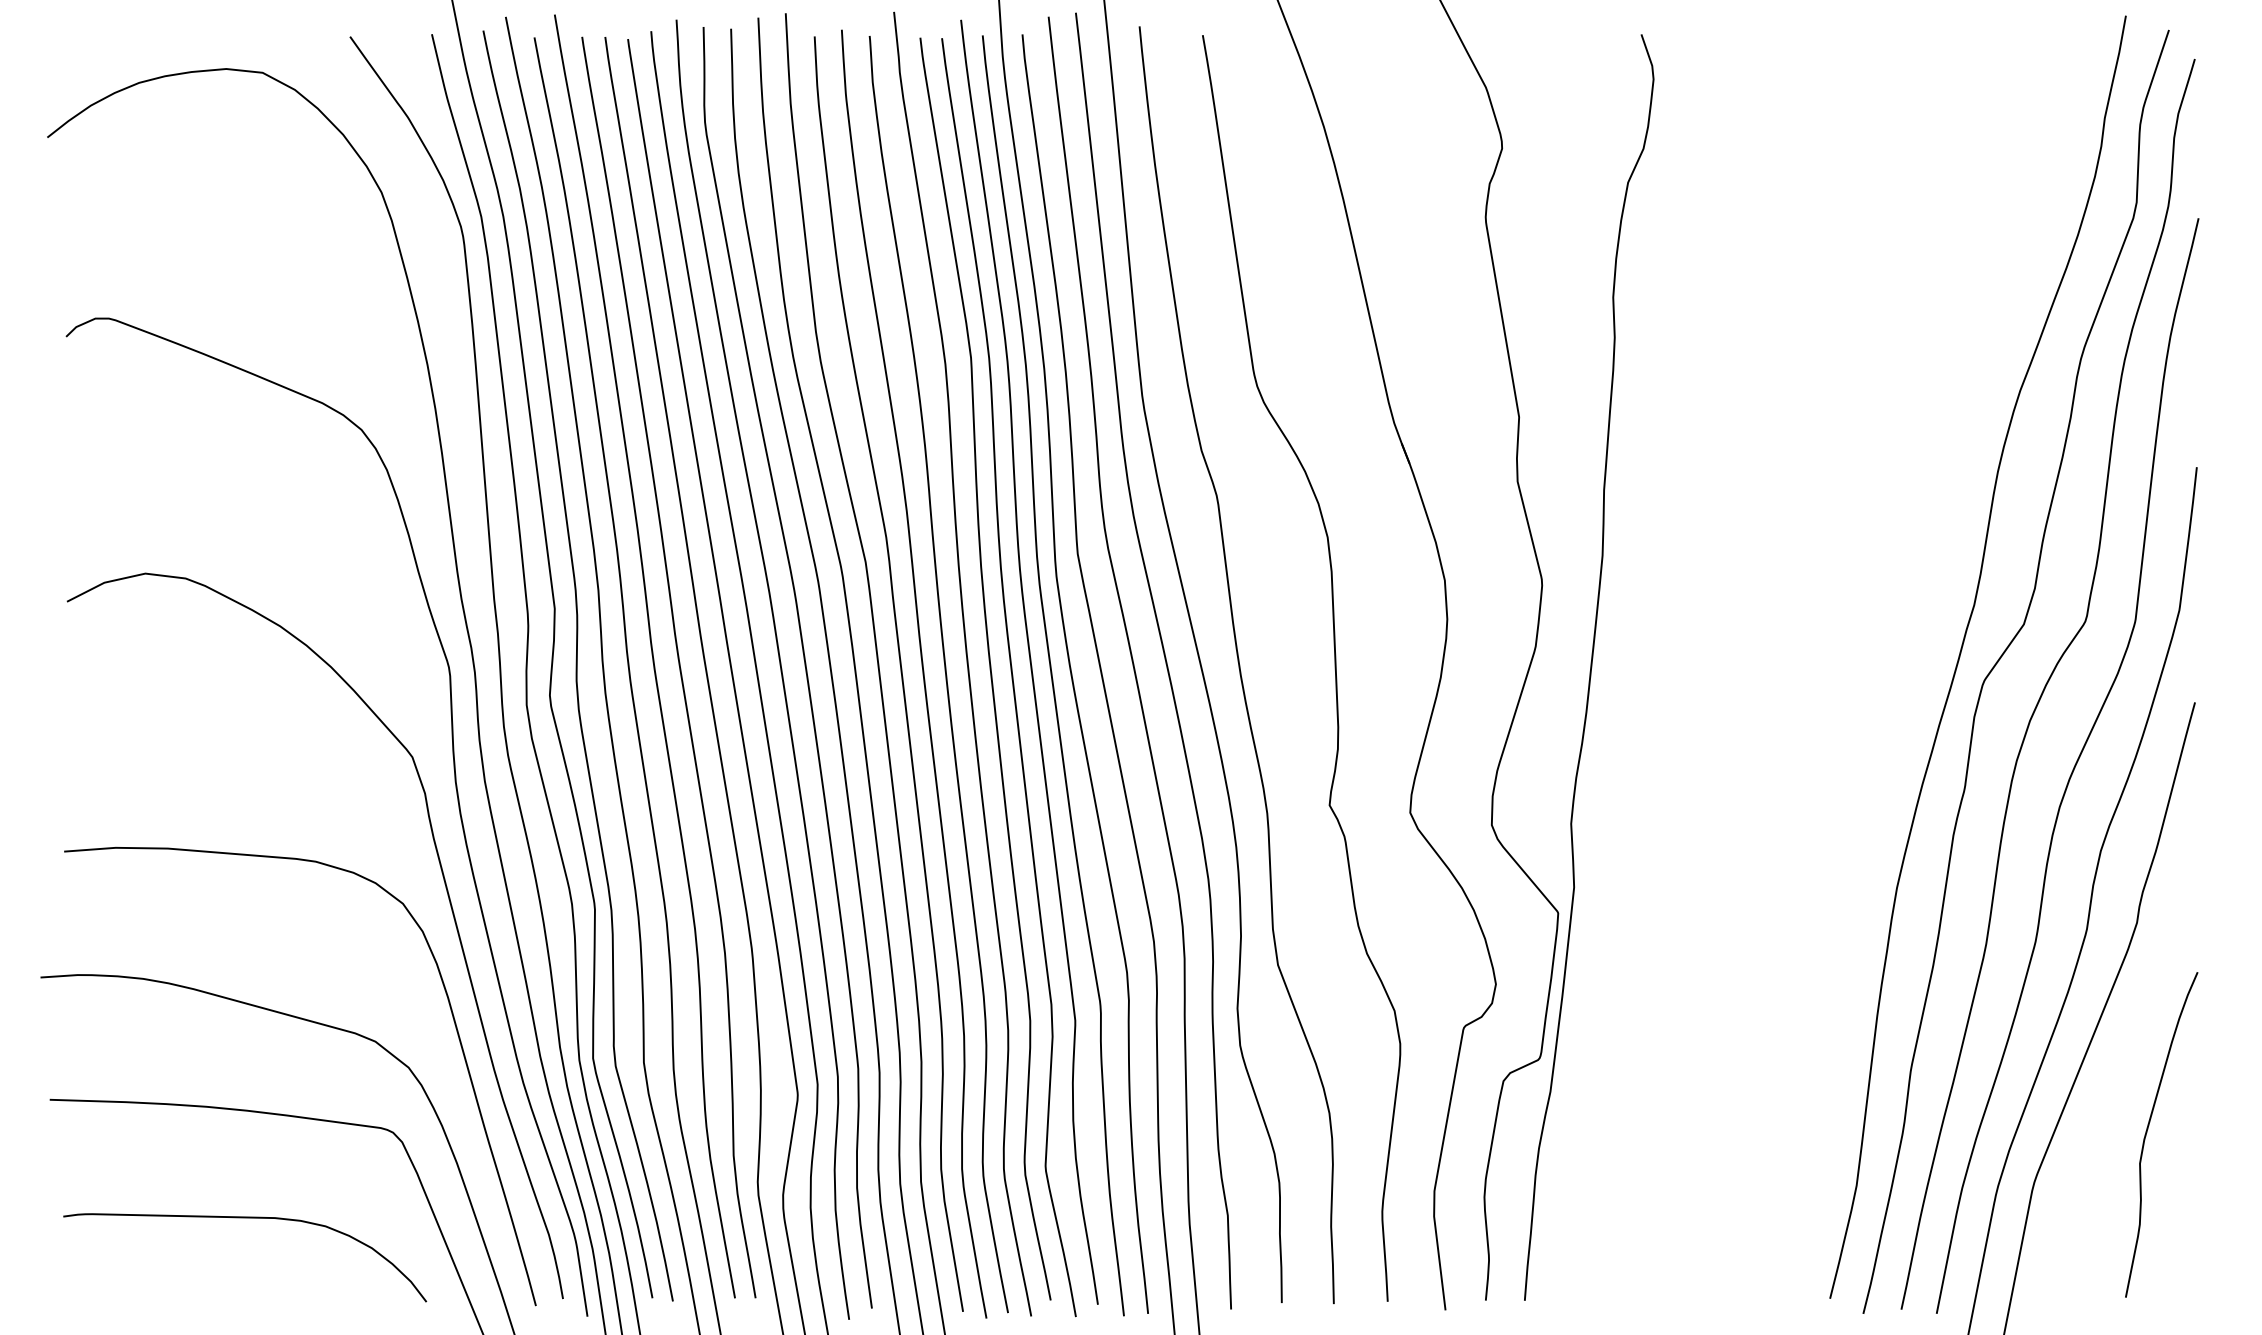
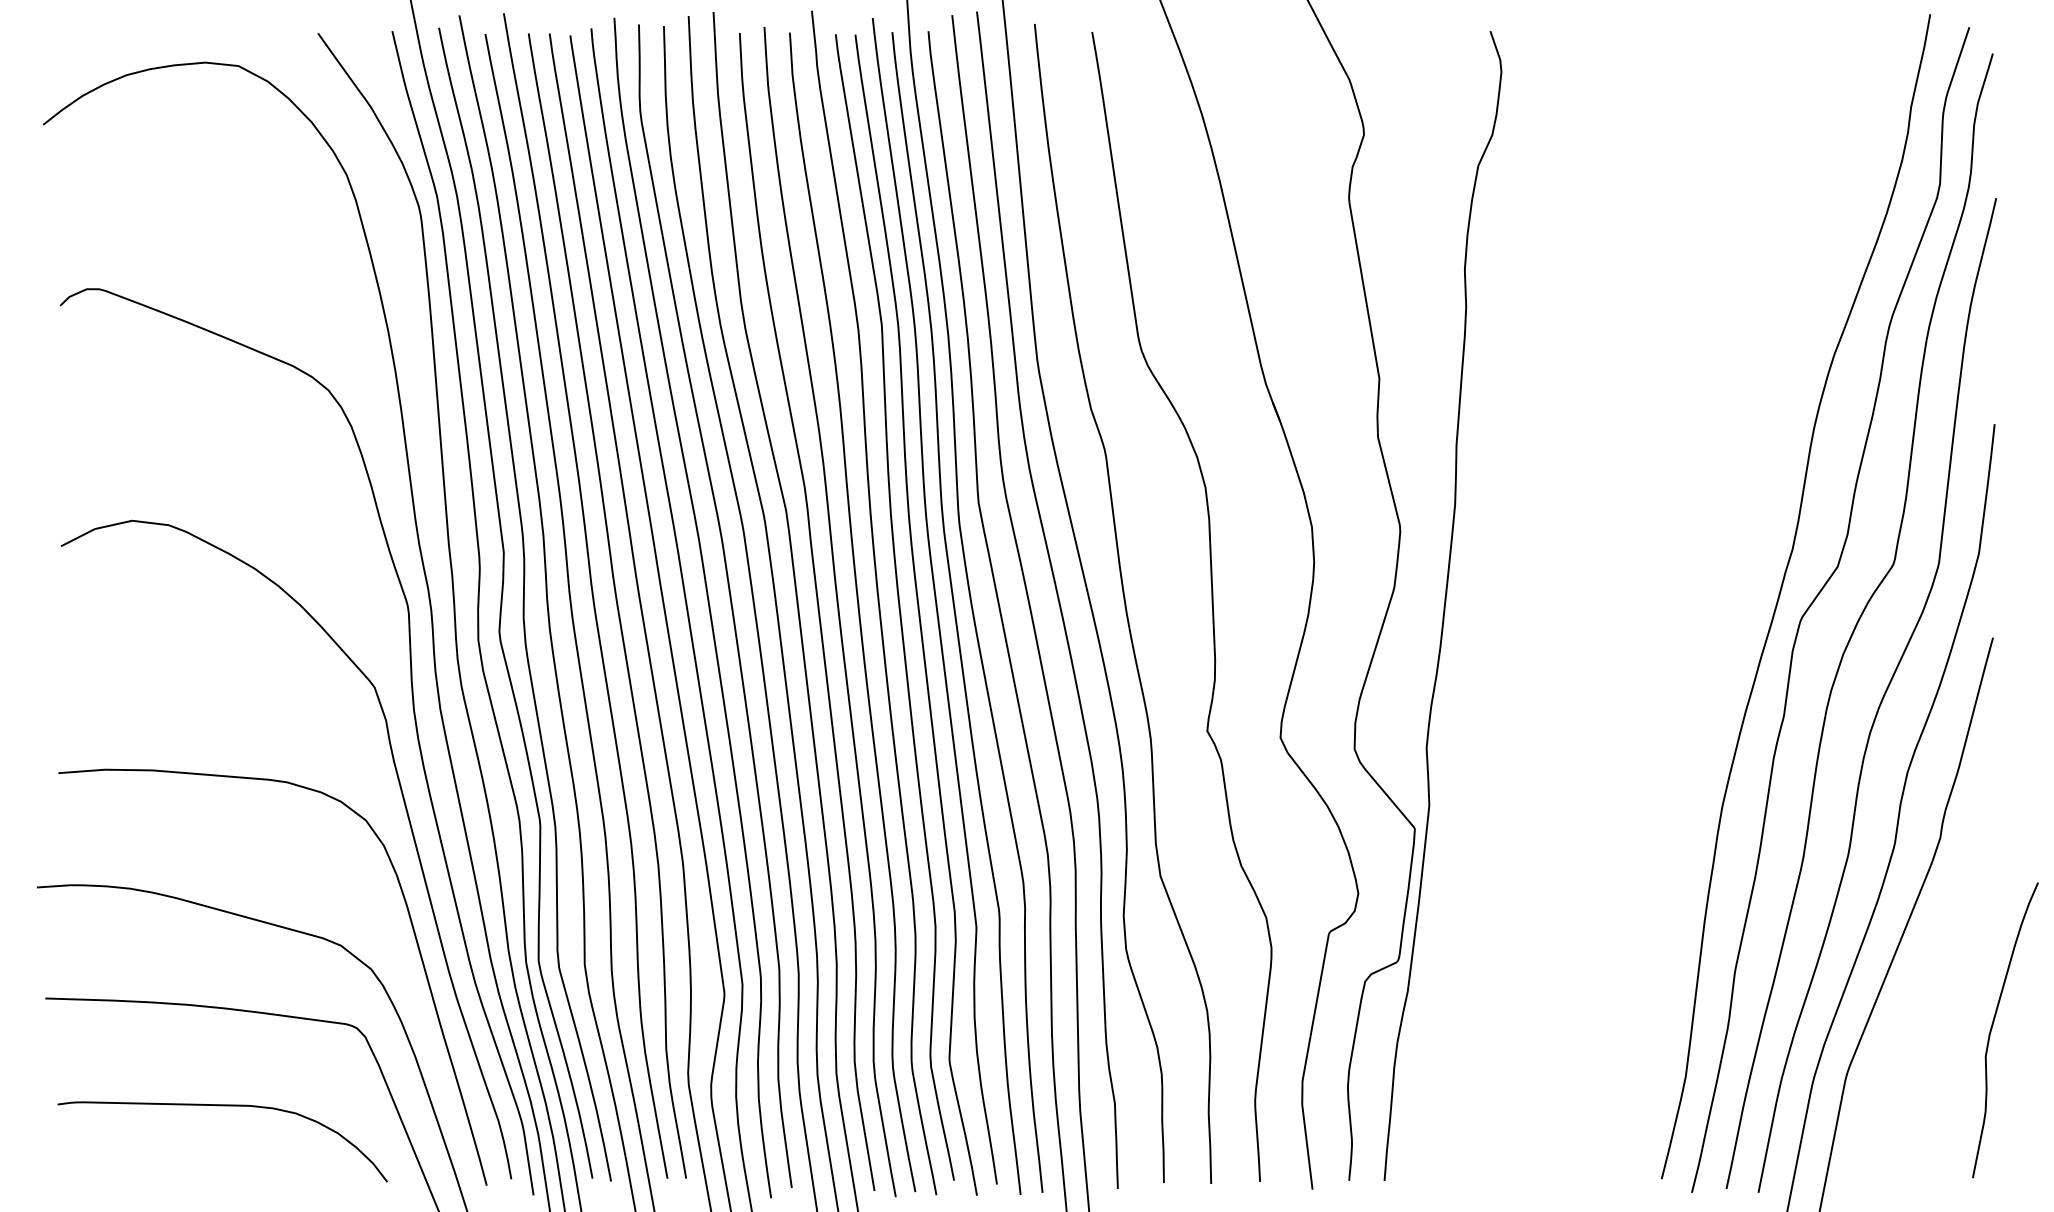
curve: (2148, 1129) -> (1993, 1025), moved

